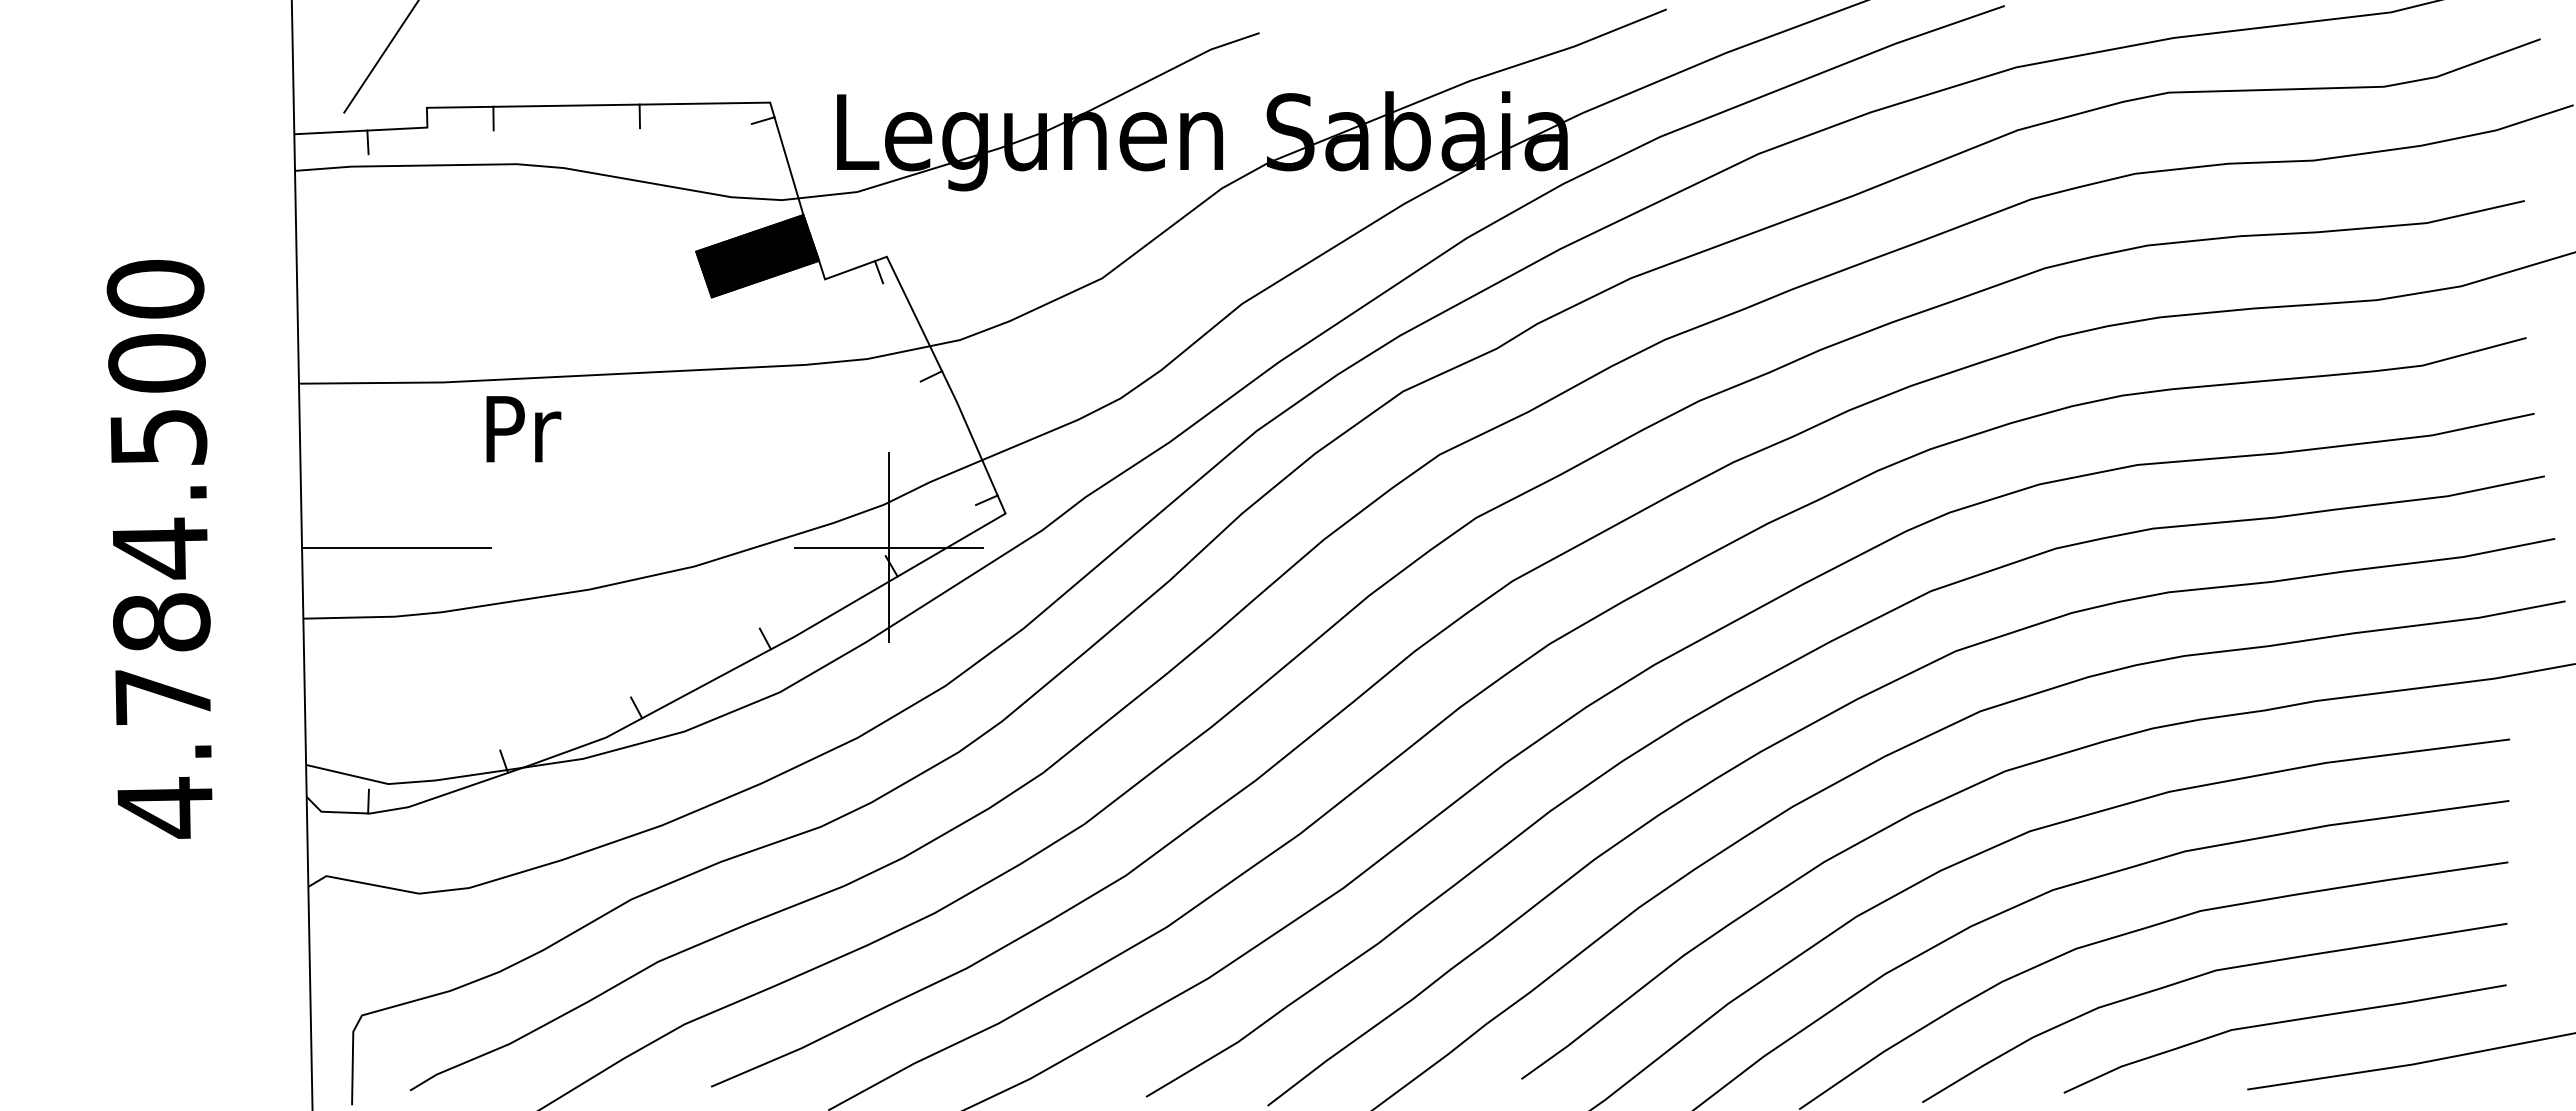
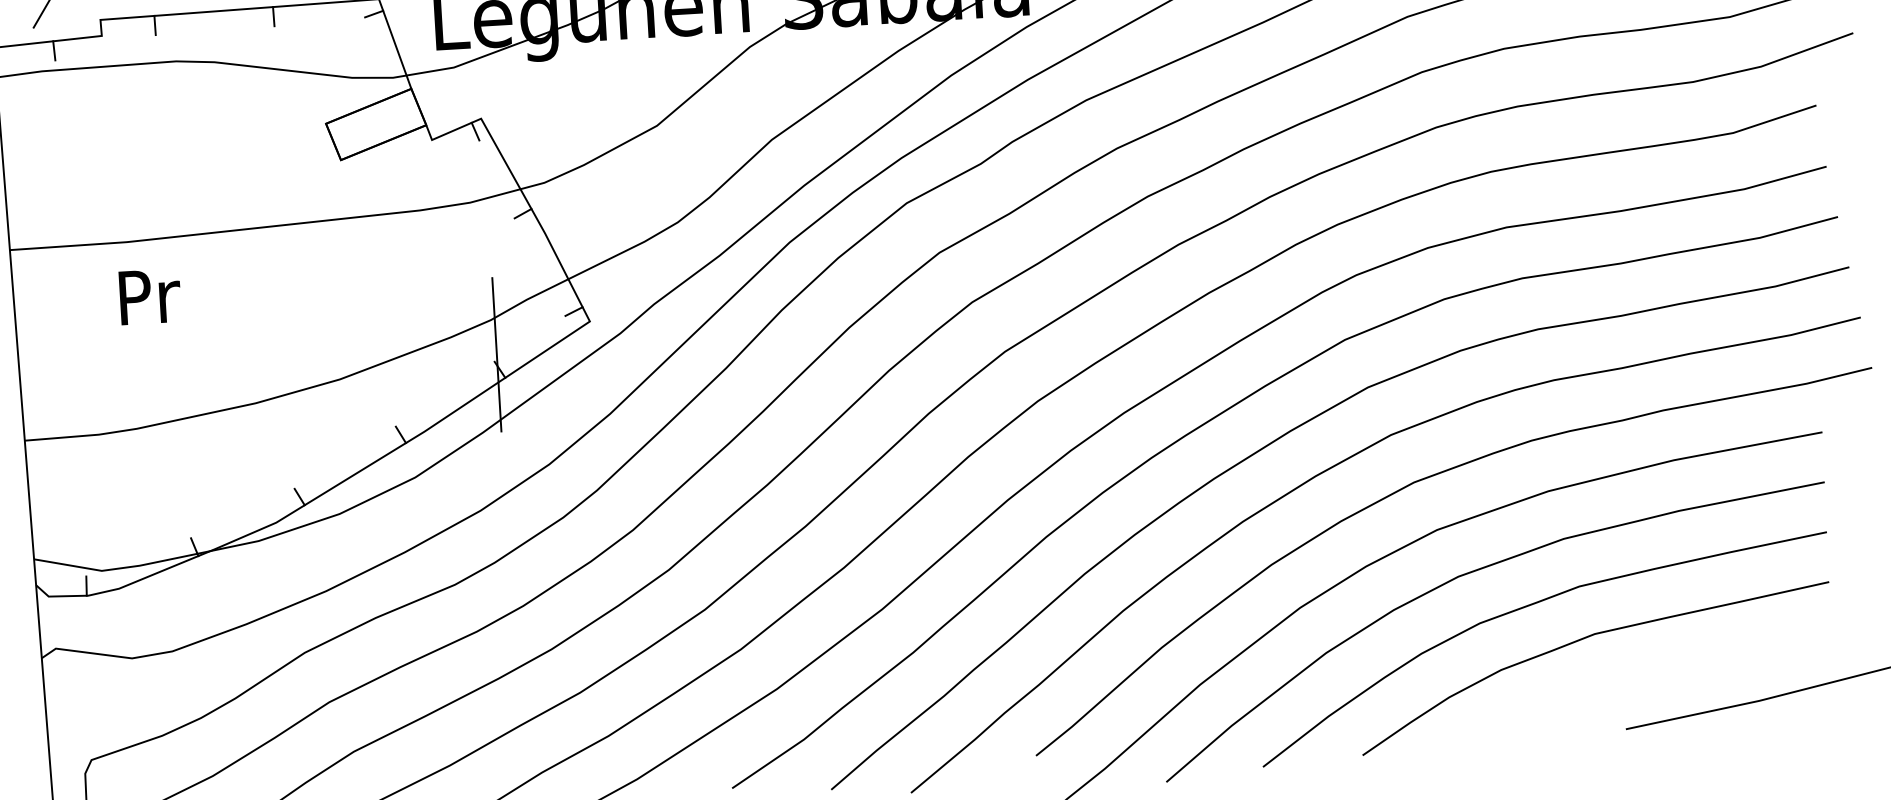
fill: (757, 256) -> (376, 124), removed
text: (523, 429) -> (150, 297), moved
line: (396, 547) -> (97, 378), removed
line: (888, 547) -> (496, 354), removed
curve: (2280, 1023) -> (1649, 674), removed

